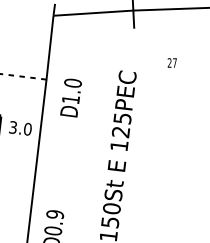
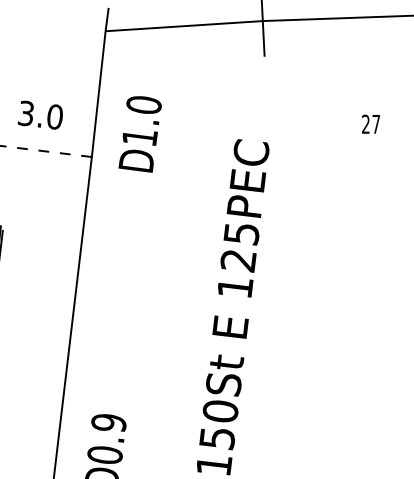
text: (171, 62) -> (369, 123), moved
text: (70, 97) -> (139, 133), moved
text: (20, 128) -> (40, 115), moved

